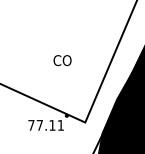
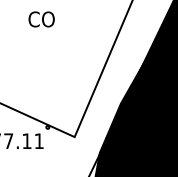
text: (62, 60) -> (41, 19), moved

